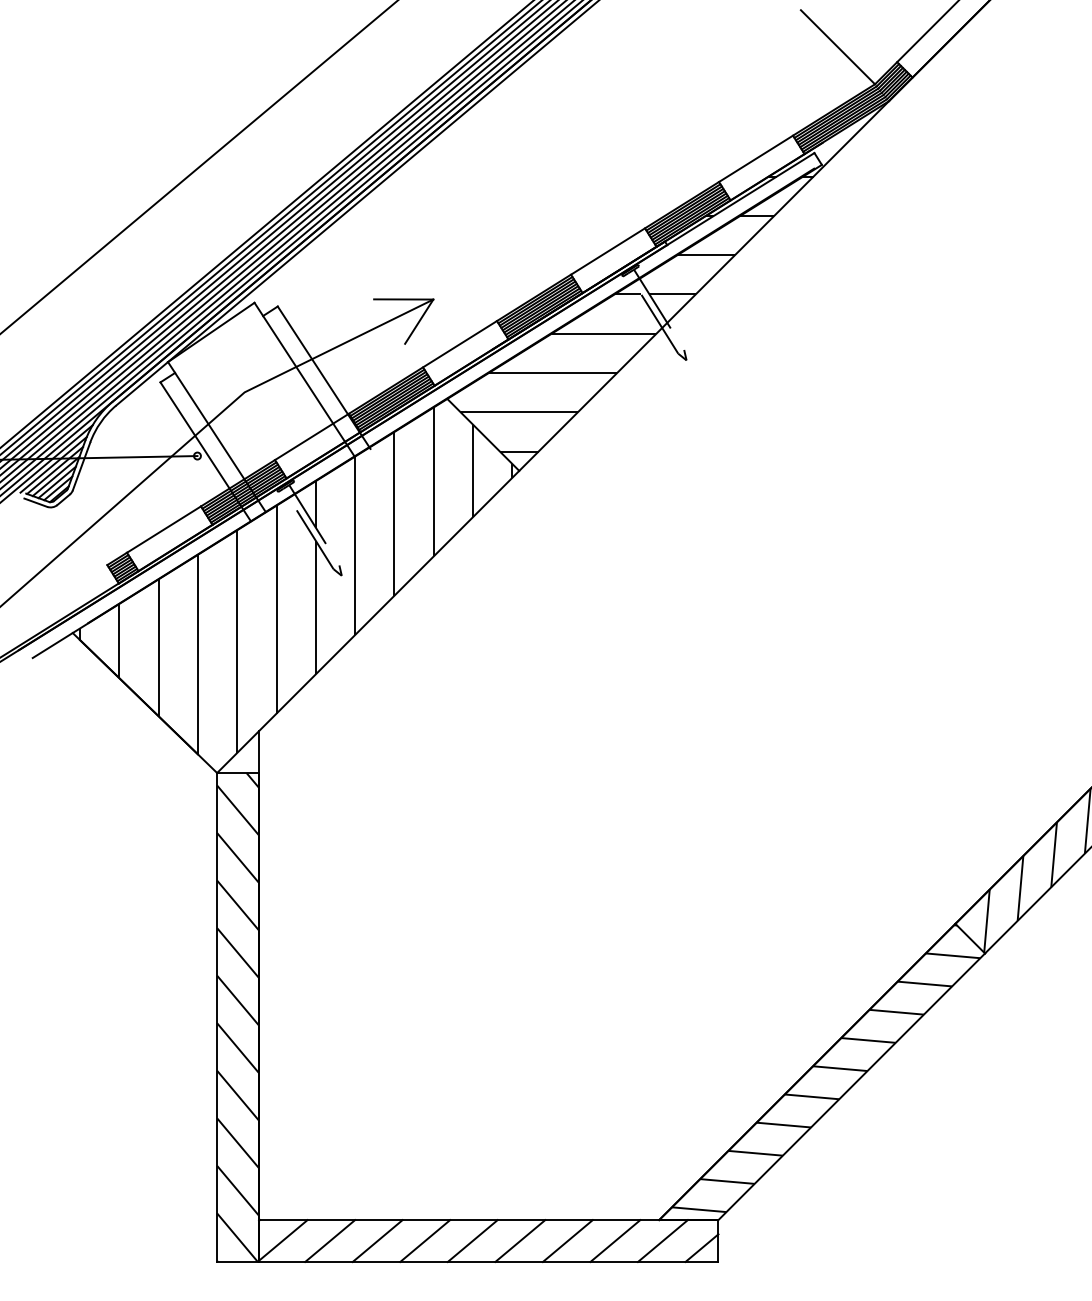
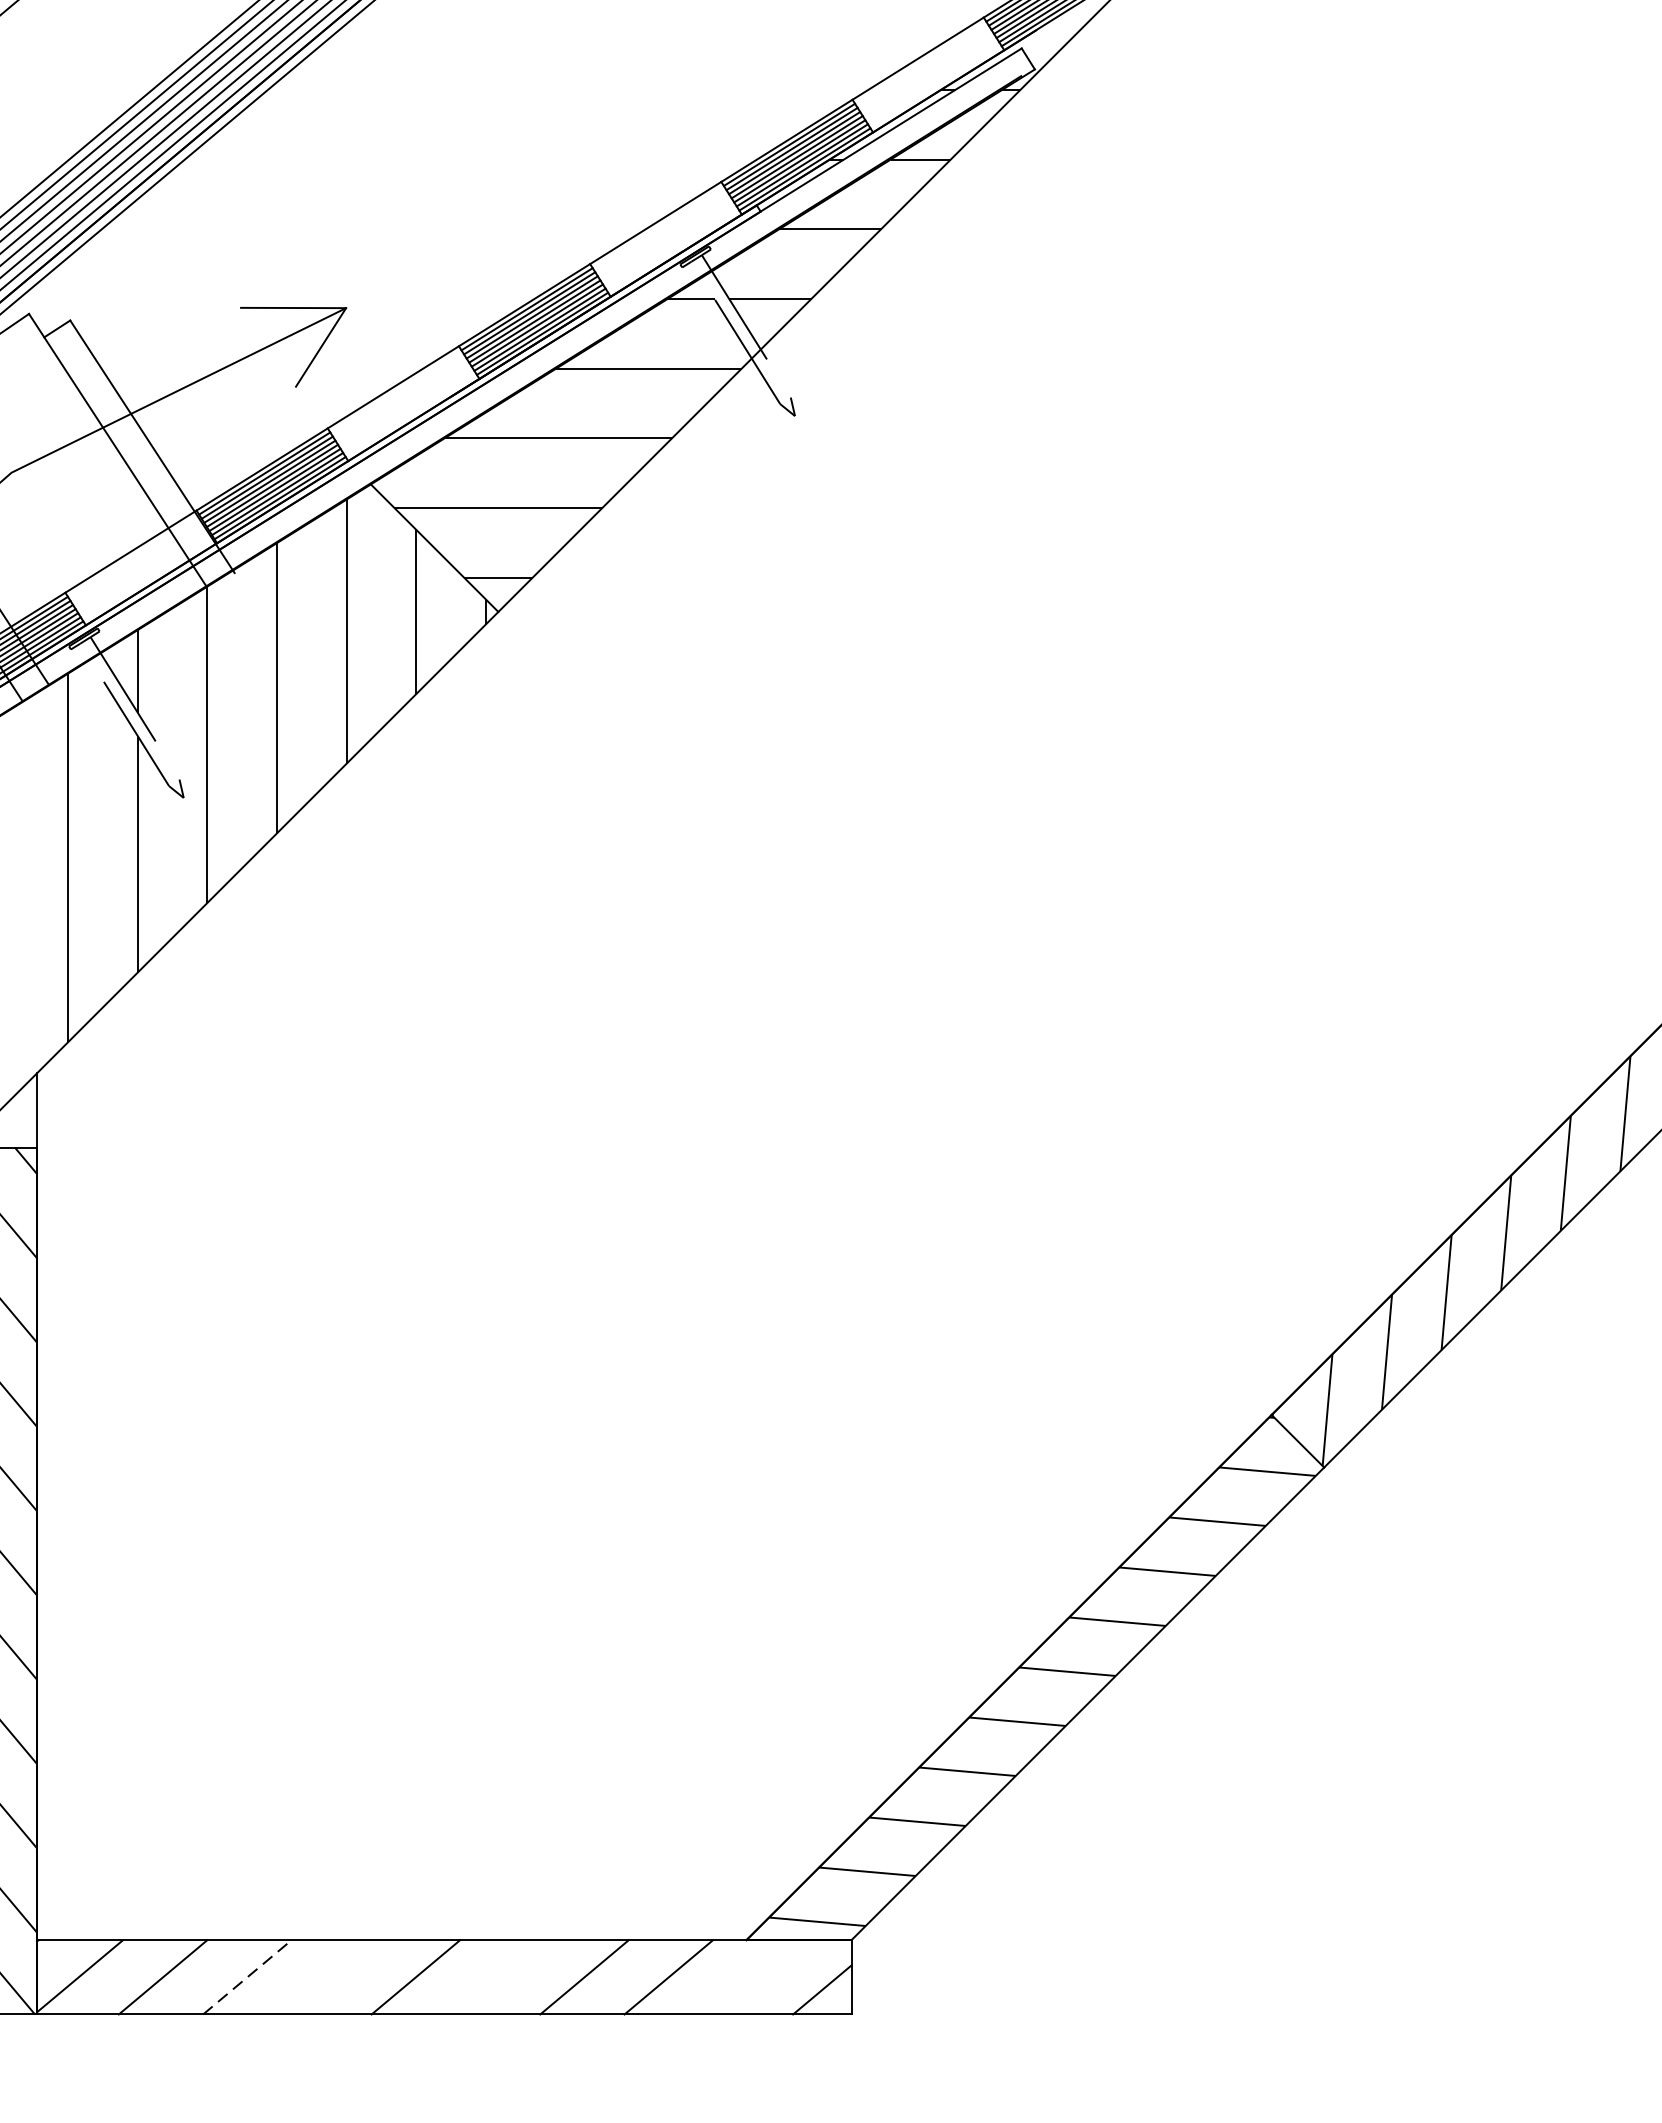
line: (425, 1240) -> (332, 1976), removed
line: (520, 1240) -> (500, 1976), removed
line: (662, 1240) -> (752, 1976), removed
line: (377, 1241) -> (247, 1978), solid -> dashed

